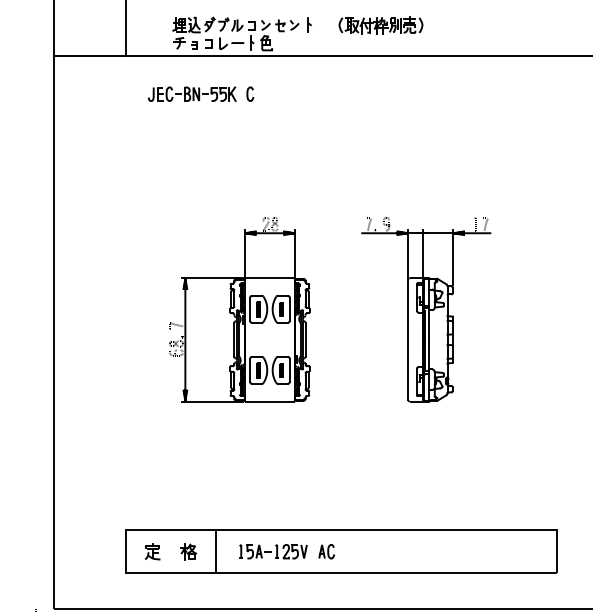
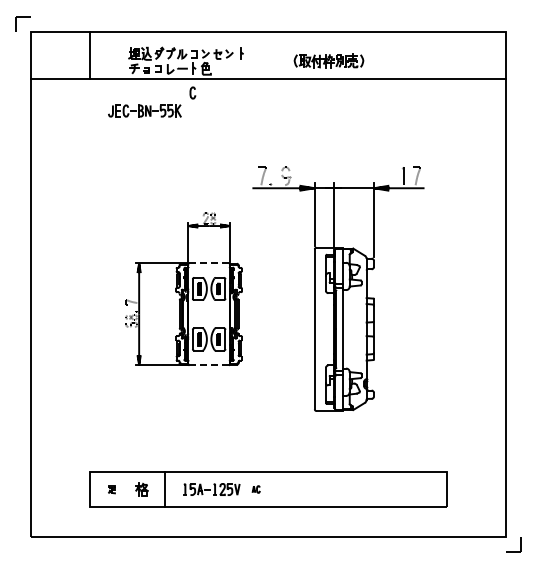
part: (380, 24) -> (328, 60), moved
curve: (248, 93) -> (191, 92), moved
line: (270, 278) -> (209, 263), solid -> dashed
part: (426, 308) -> (338, 288), size x1.6
line: (270, 401) -> (209, 365), solid -> dashed
part: (151, 551) -> (111, 489), size x0.6
part: (327, 551) -> (256, 489), size x0.6

